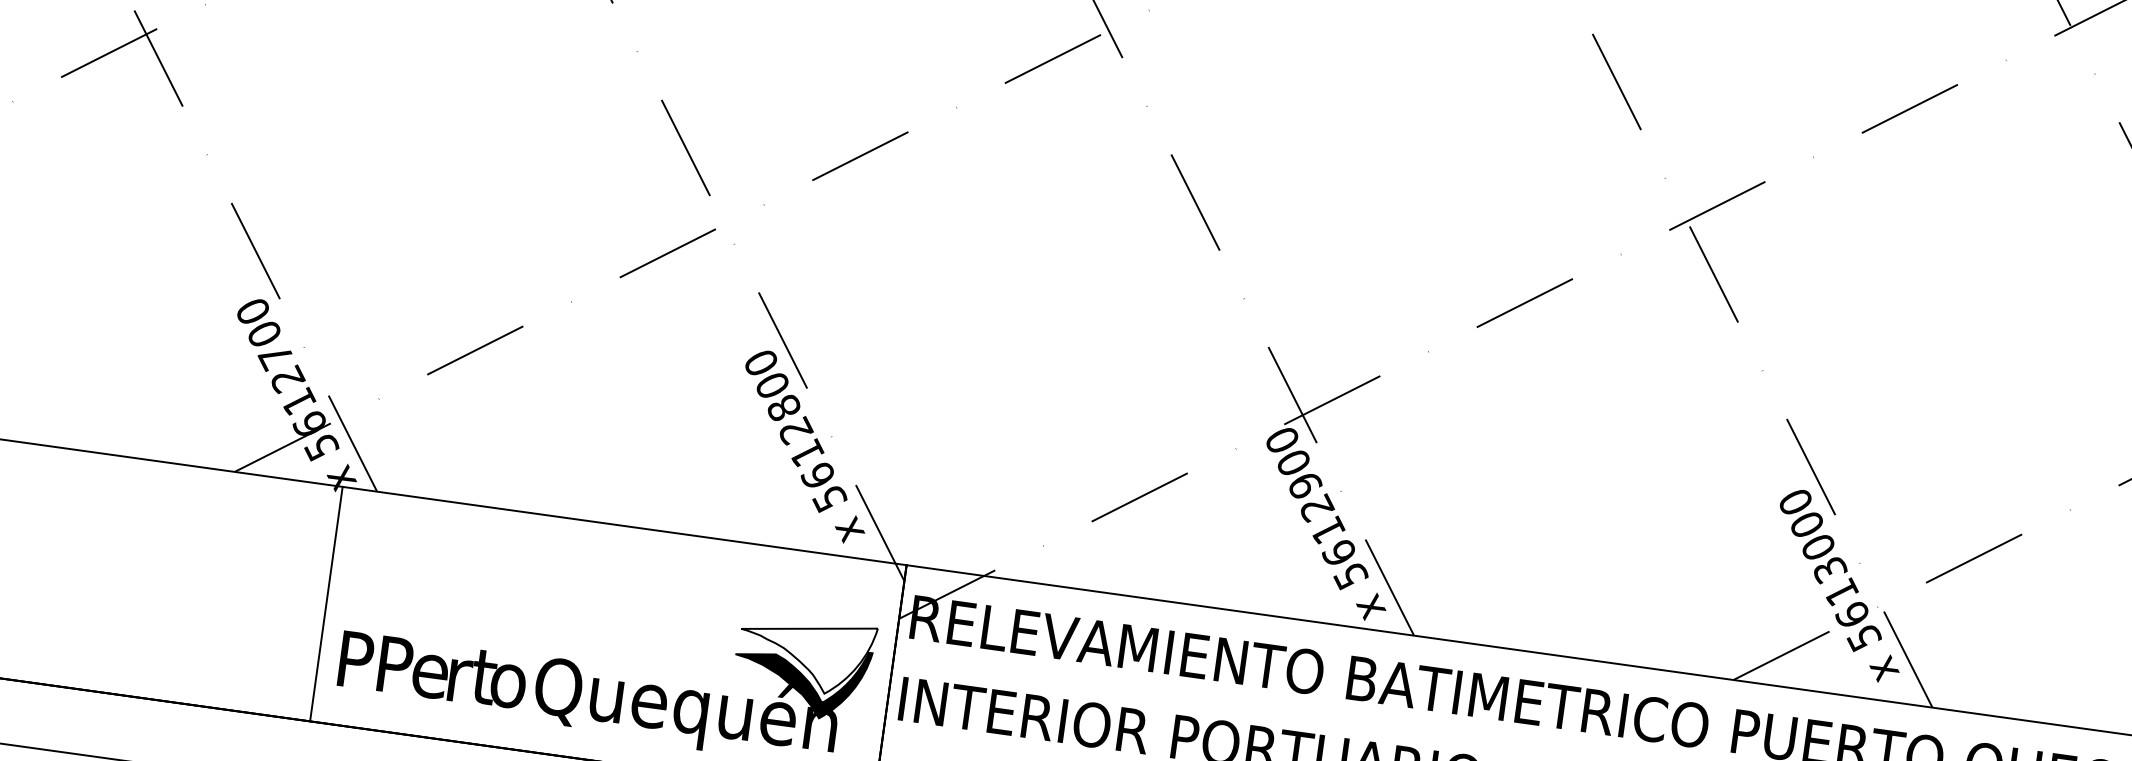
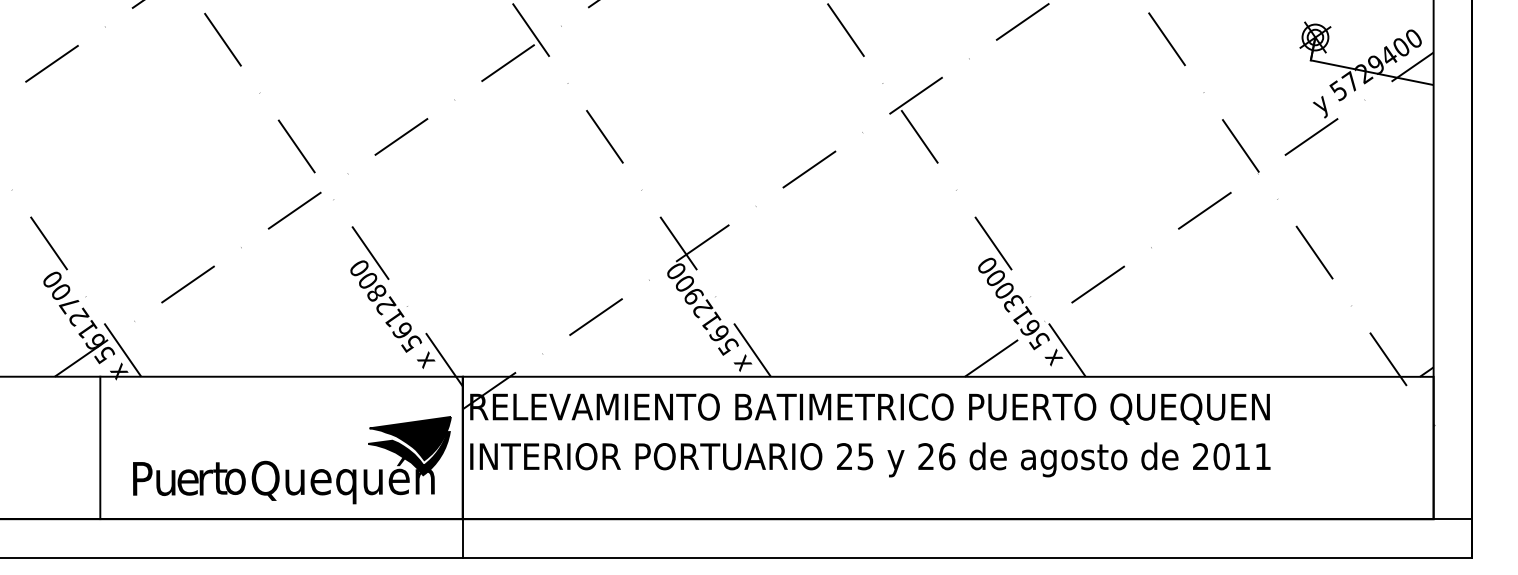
line: (326, 603) -> (100, 447), moved
fill: (804, 654) -> (409, 438), added
text: (395, 665) -> (166, 478), P -> u

